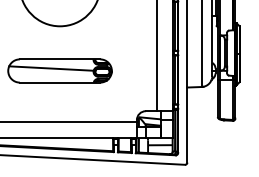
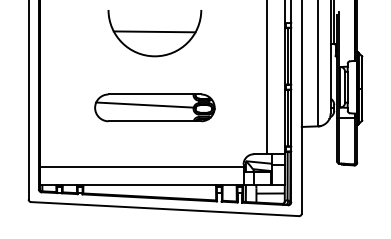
line: (59, 4) -> (154, 31), added

